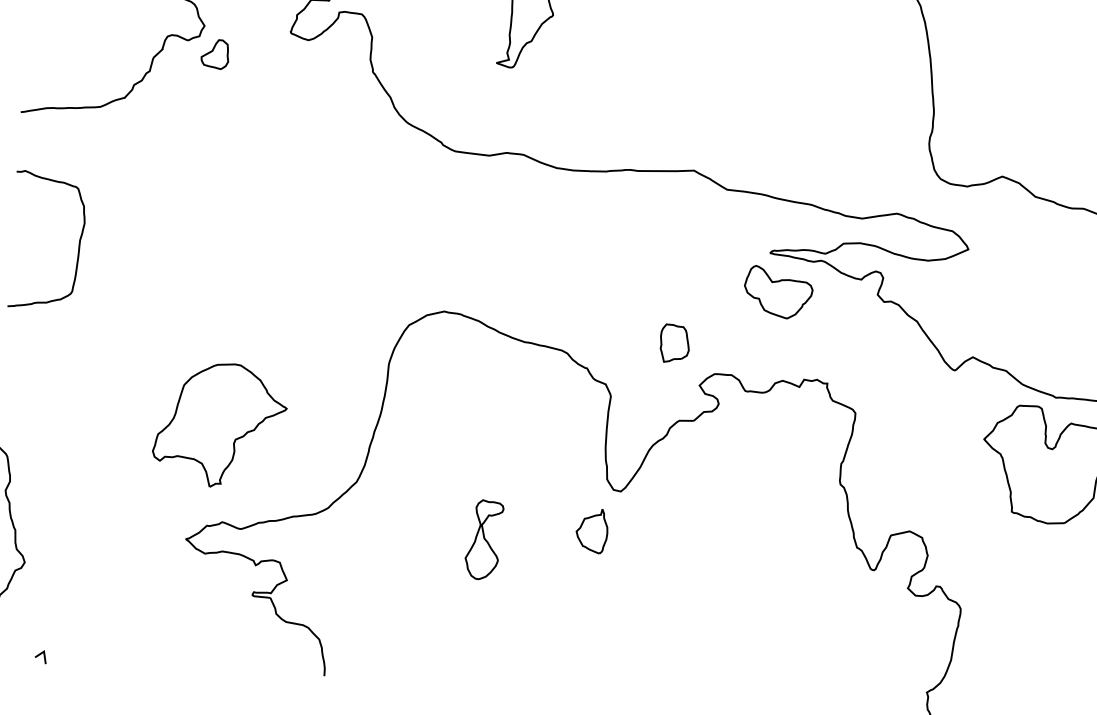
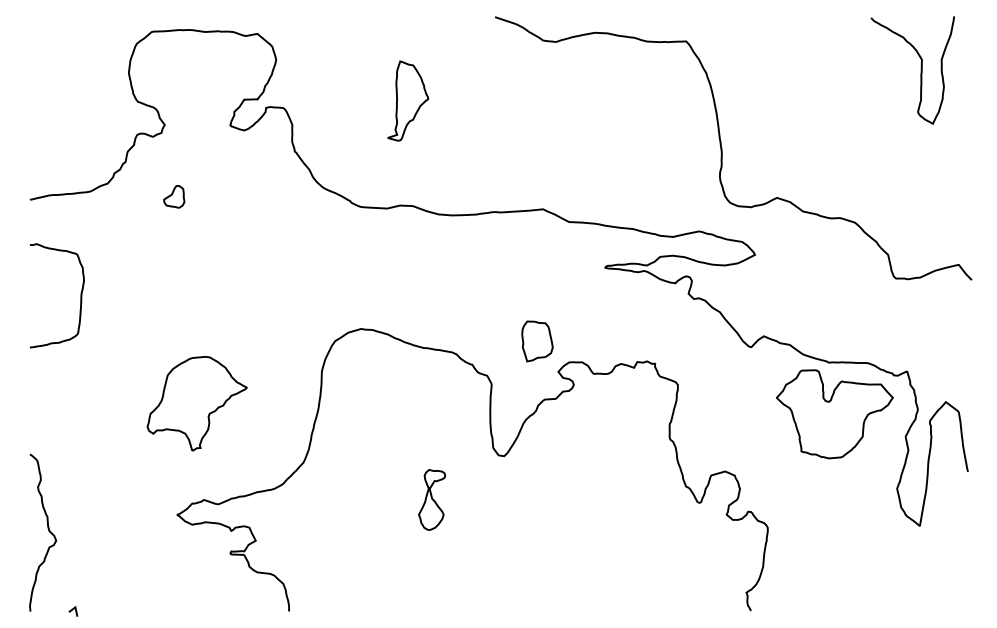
part: (215, 53) -> (174, 196), moved
part: (777, 292) -> (612, 297), removed
part: (674, 343) -> (537, 341), size x1.4
part: (219, 424) -> (196, 403), moved
part: (590, 530) -> (483, 487), removed
part: (484, 539) -> (432, 499), moved

